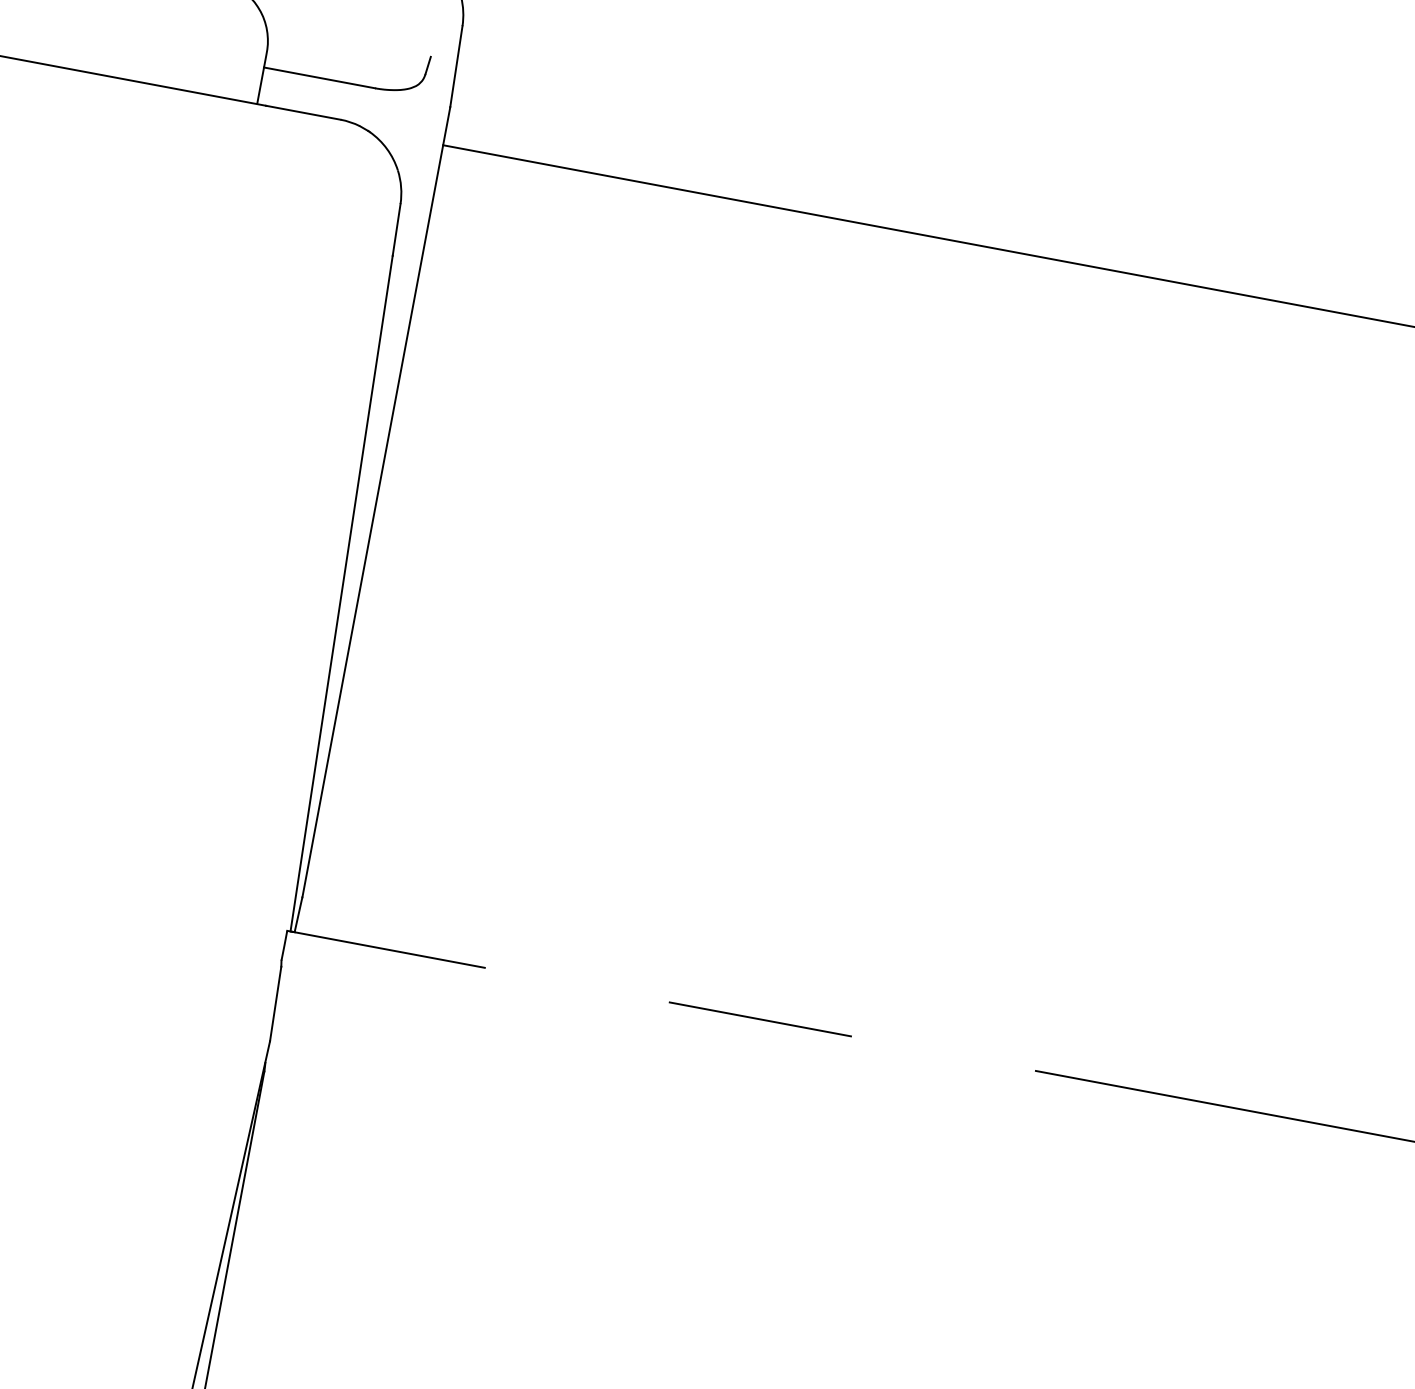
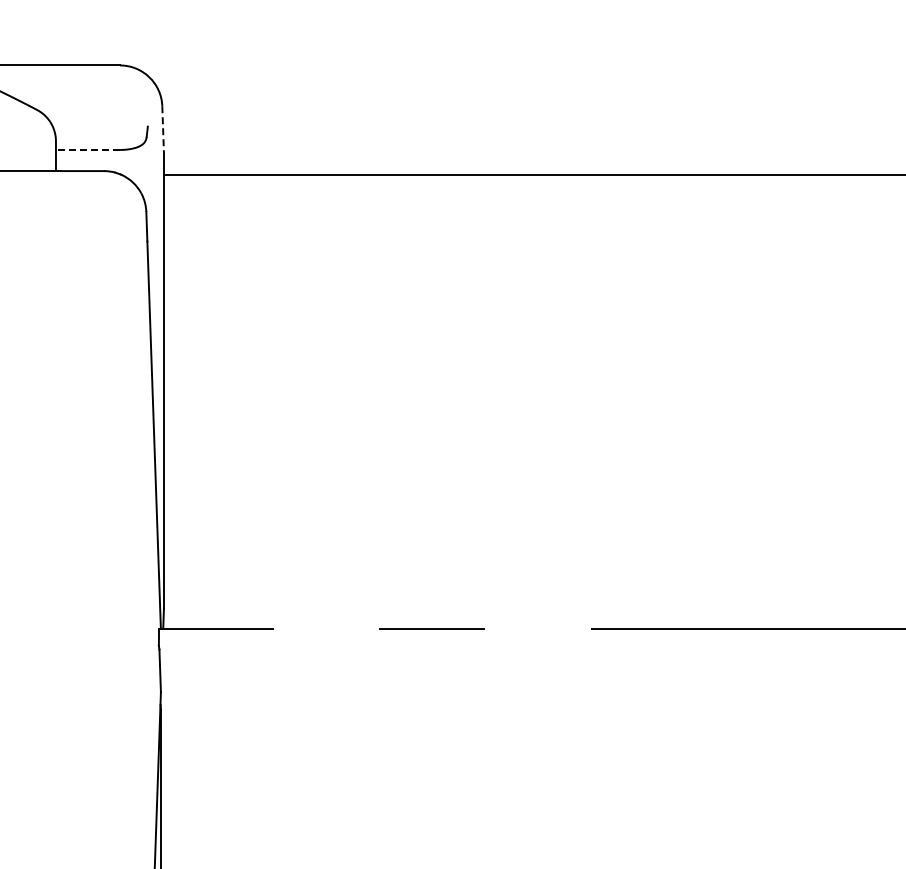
line: (457, 66) -> (163, 129), solid -> dashed
line: (318, 76) -> (87, 149), solid -> dashed

